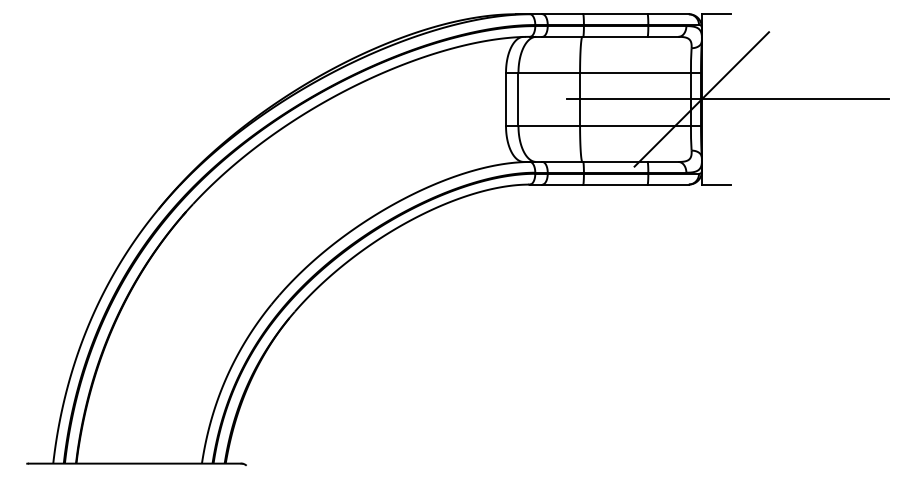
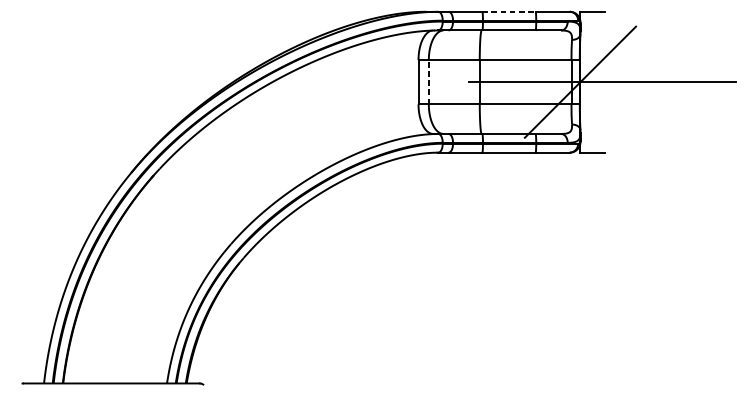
line: (615, 14) -> (509, 11), solid -> dashed
line: (518, 99) -> (428, 82), solid -> dashed

